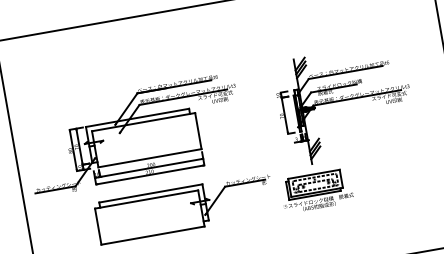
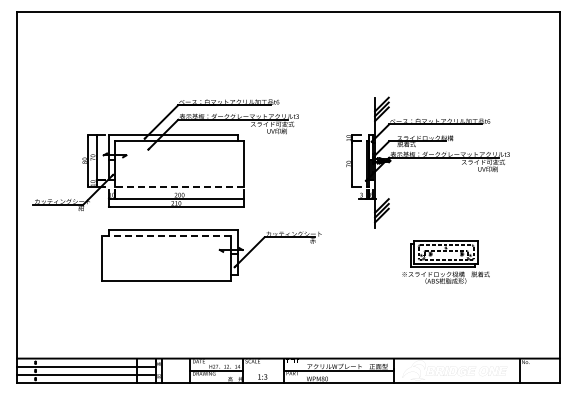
line: (149, 158) -> (179, 186), solid -> dashed
part: (316, 190) -> (445, 261), moved
line: (146, 199) -> (166, 235), solid -> dashed

